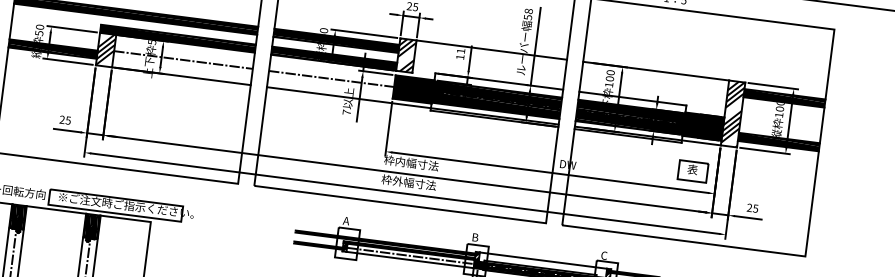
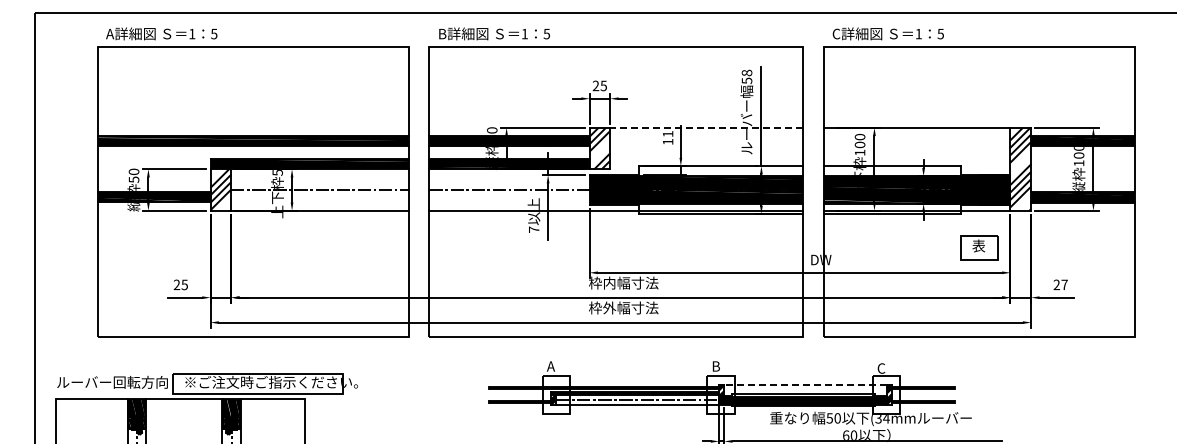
line: (491, 49) -> (706, 127), solid -> dashed
text: (755, 208) -> (1064, 284), 25 -> 27
line: (543, 260) -> (805, 384), solid -> dashed

